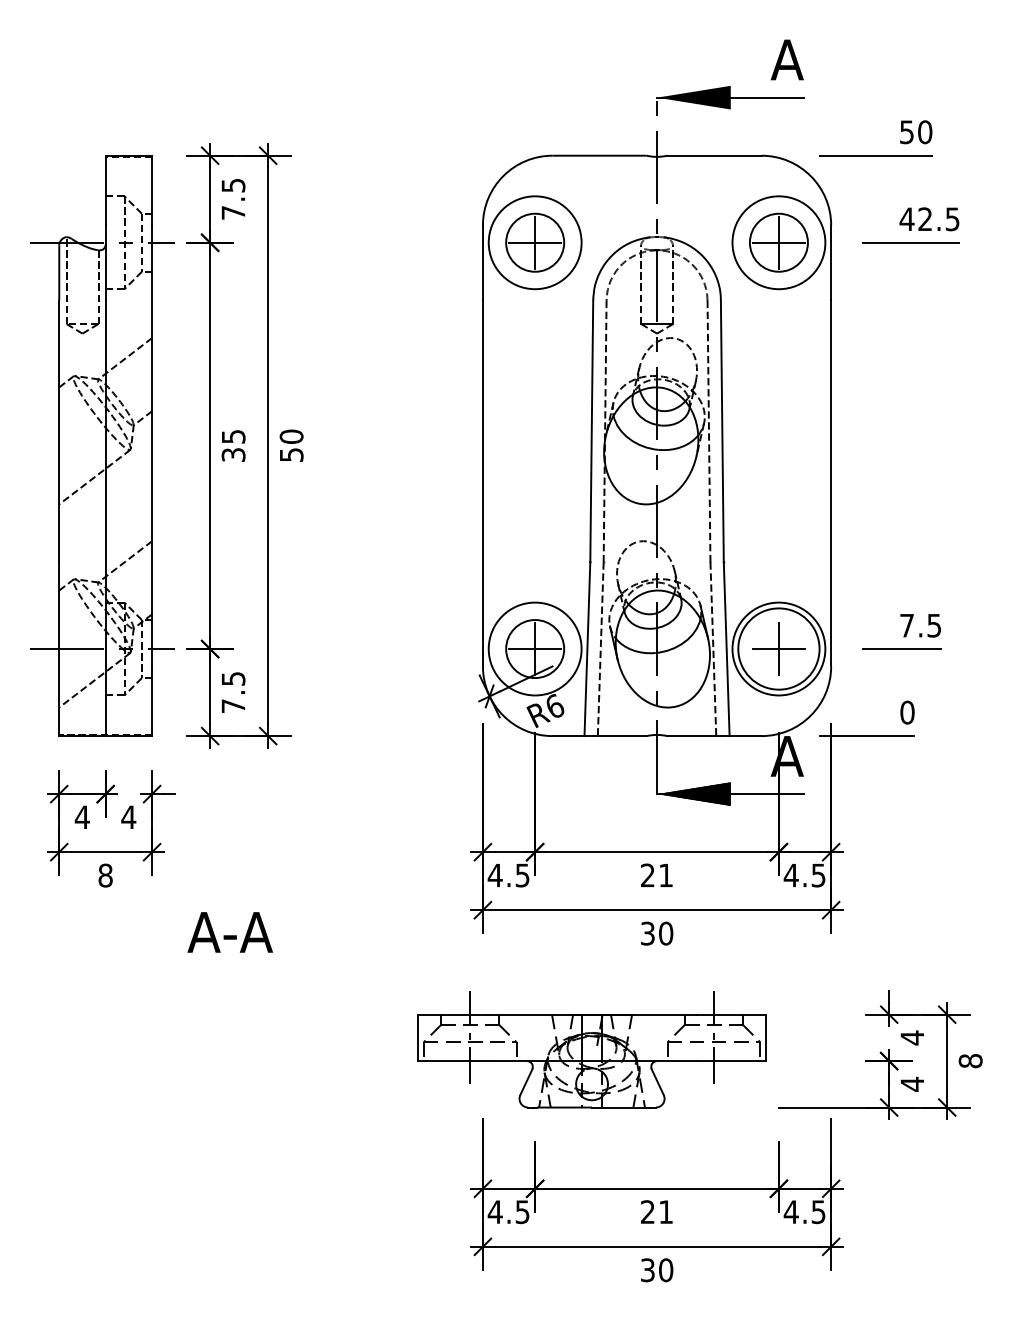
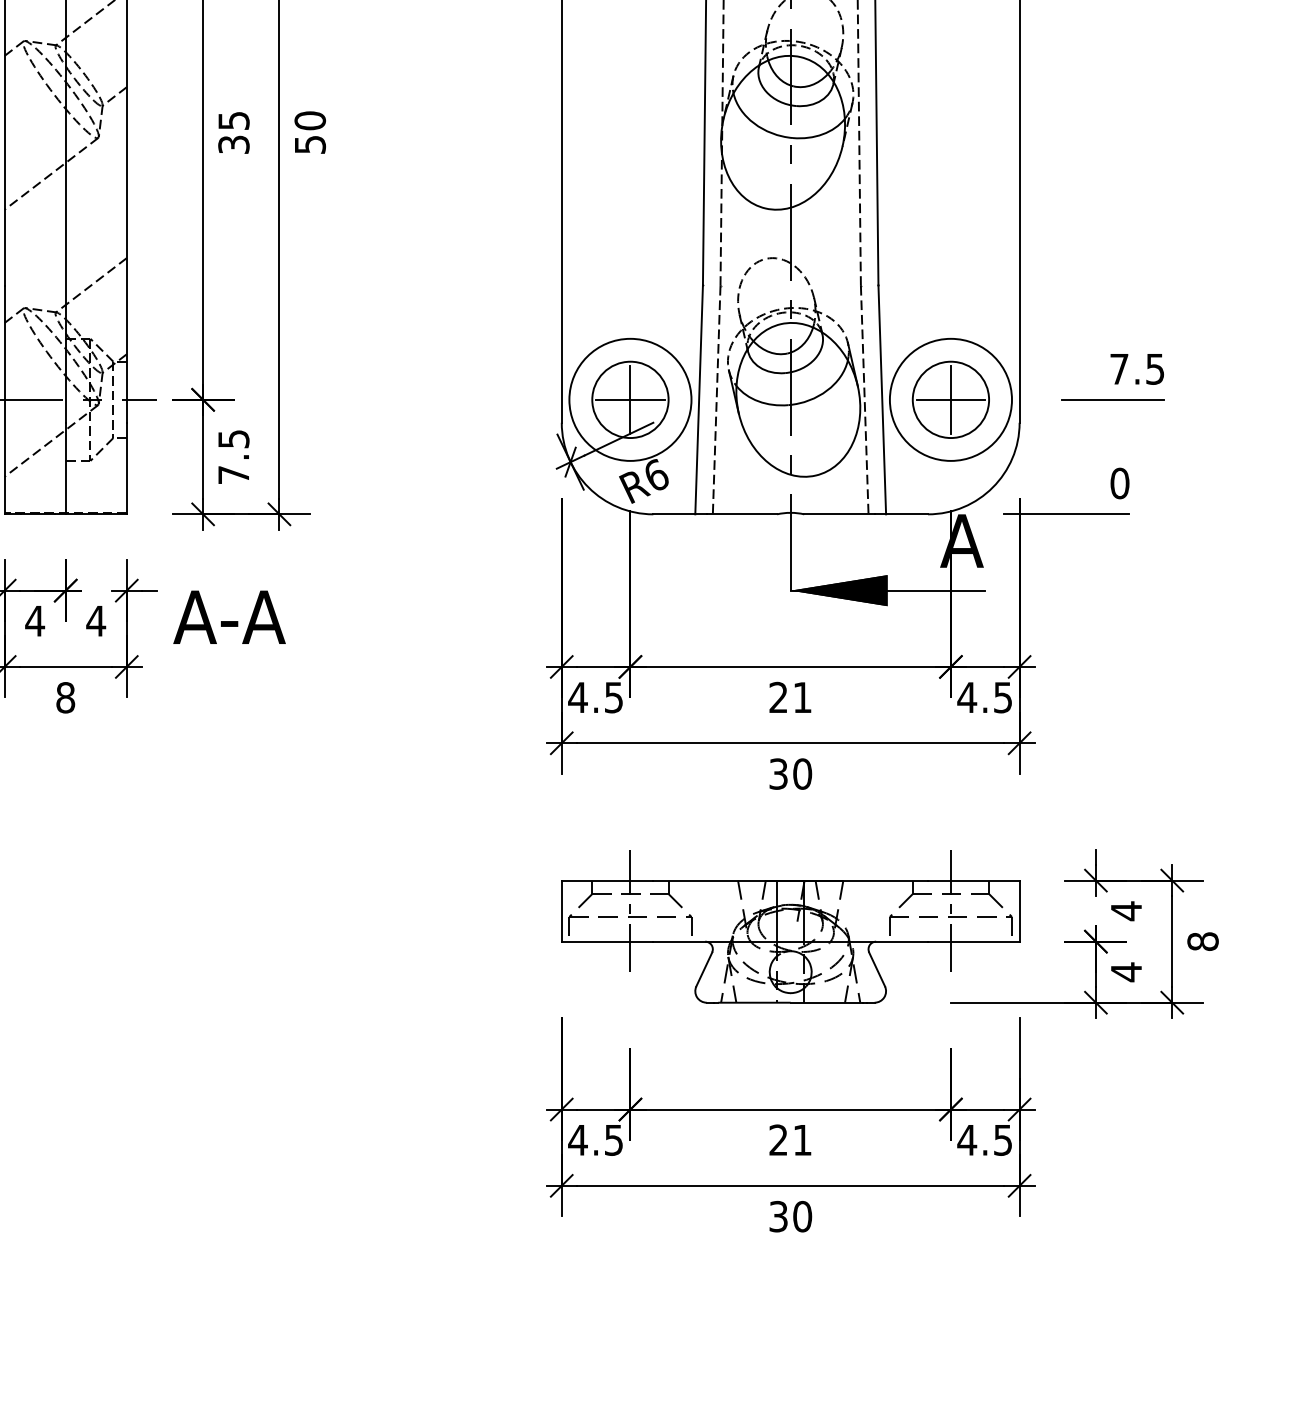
circle: (778, 649) -> (950, 400), size x0.71
text: (229, 932) -> (228, 617), moved
part: (591, 1049) -> (789, 926), moved

